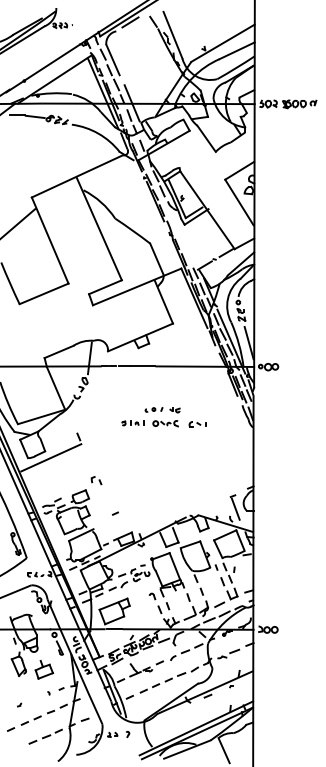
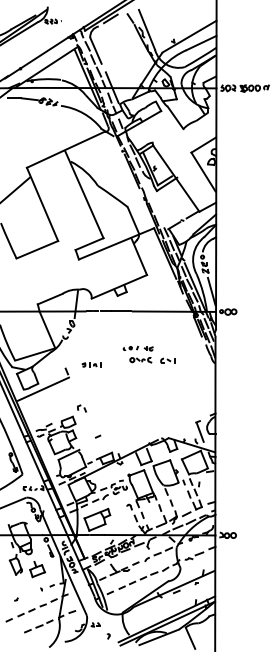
part: (132, 423) -> (91, 365), moved
part: (128, 734) -> (109, 636), moved

